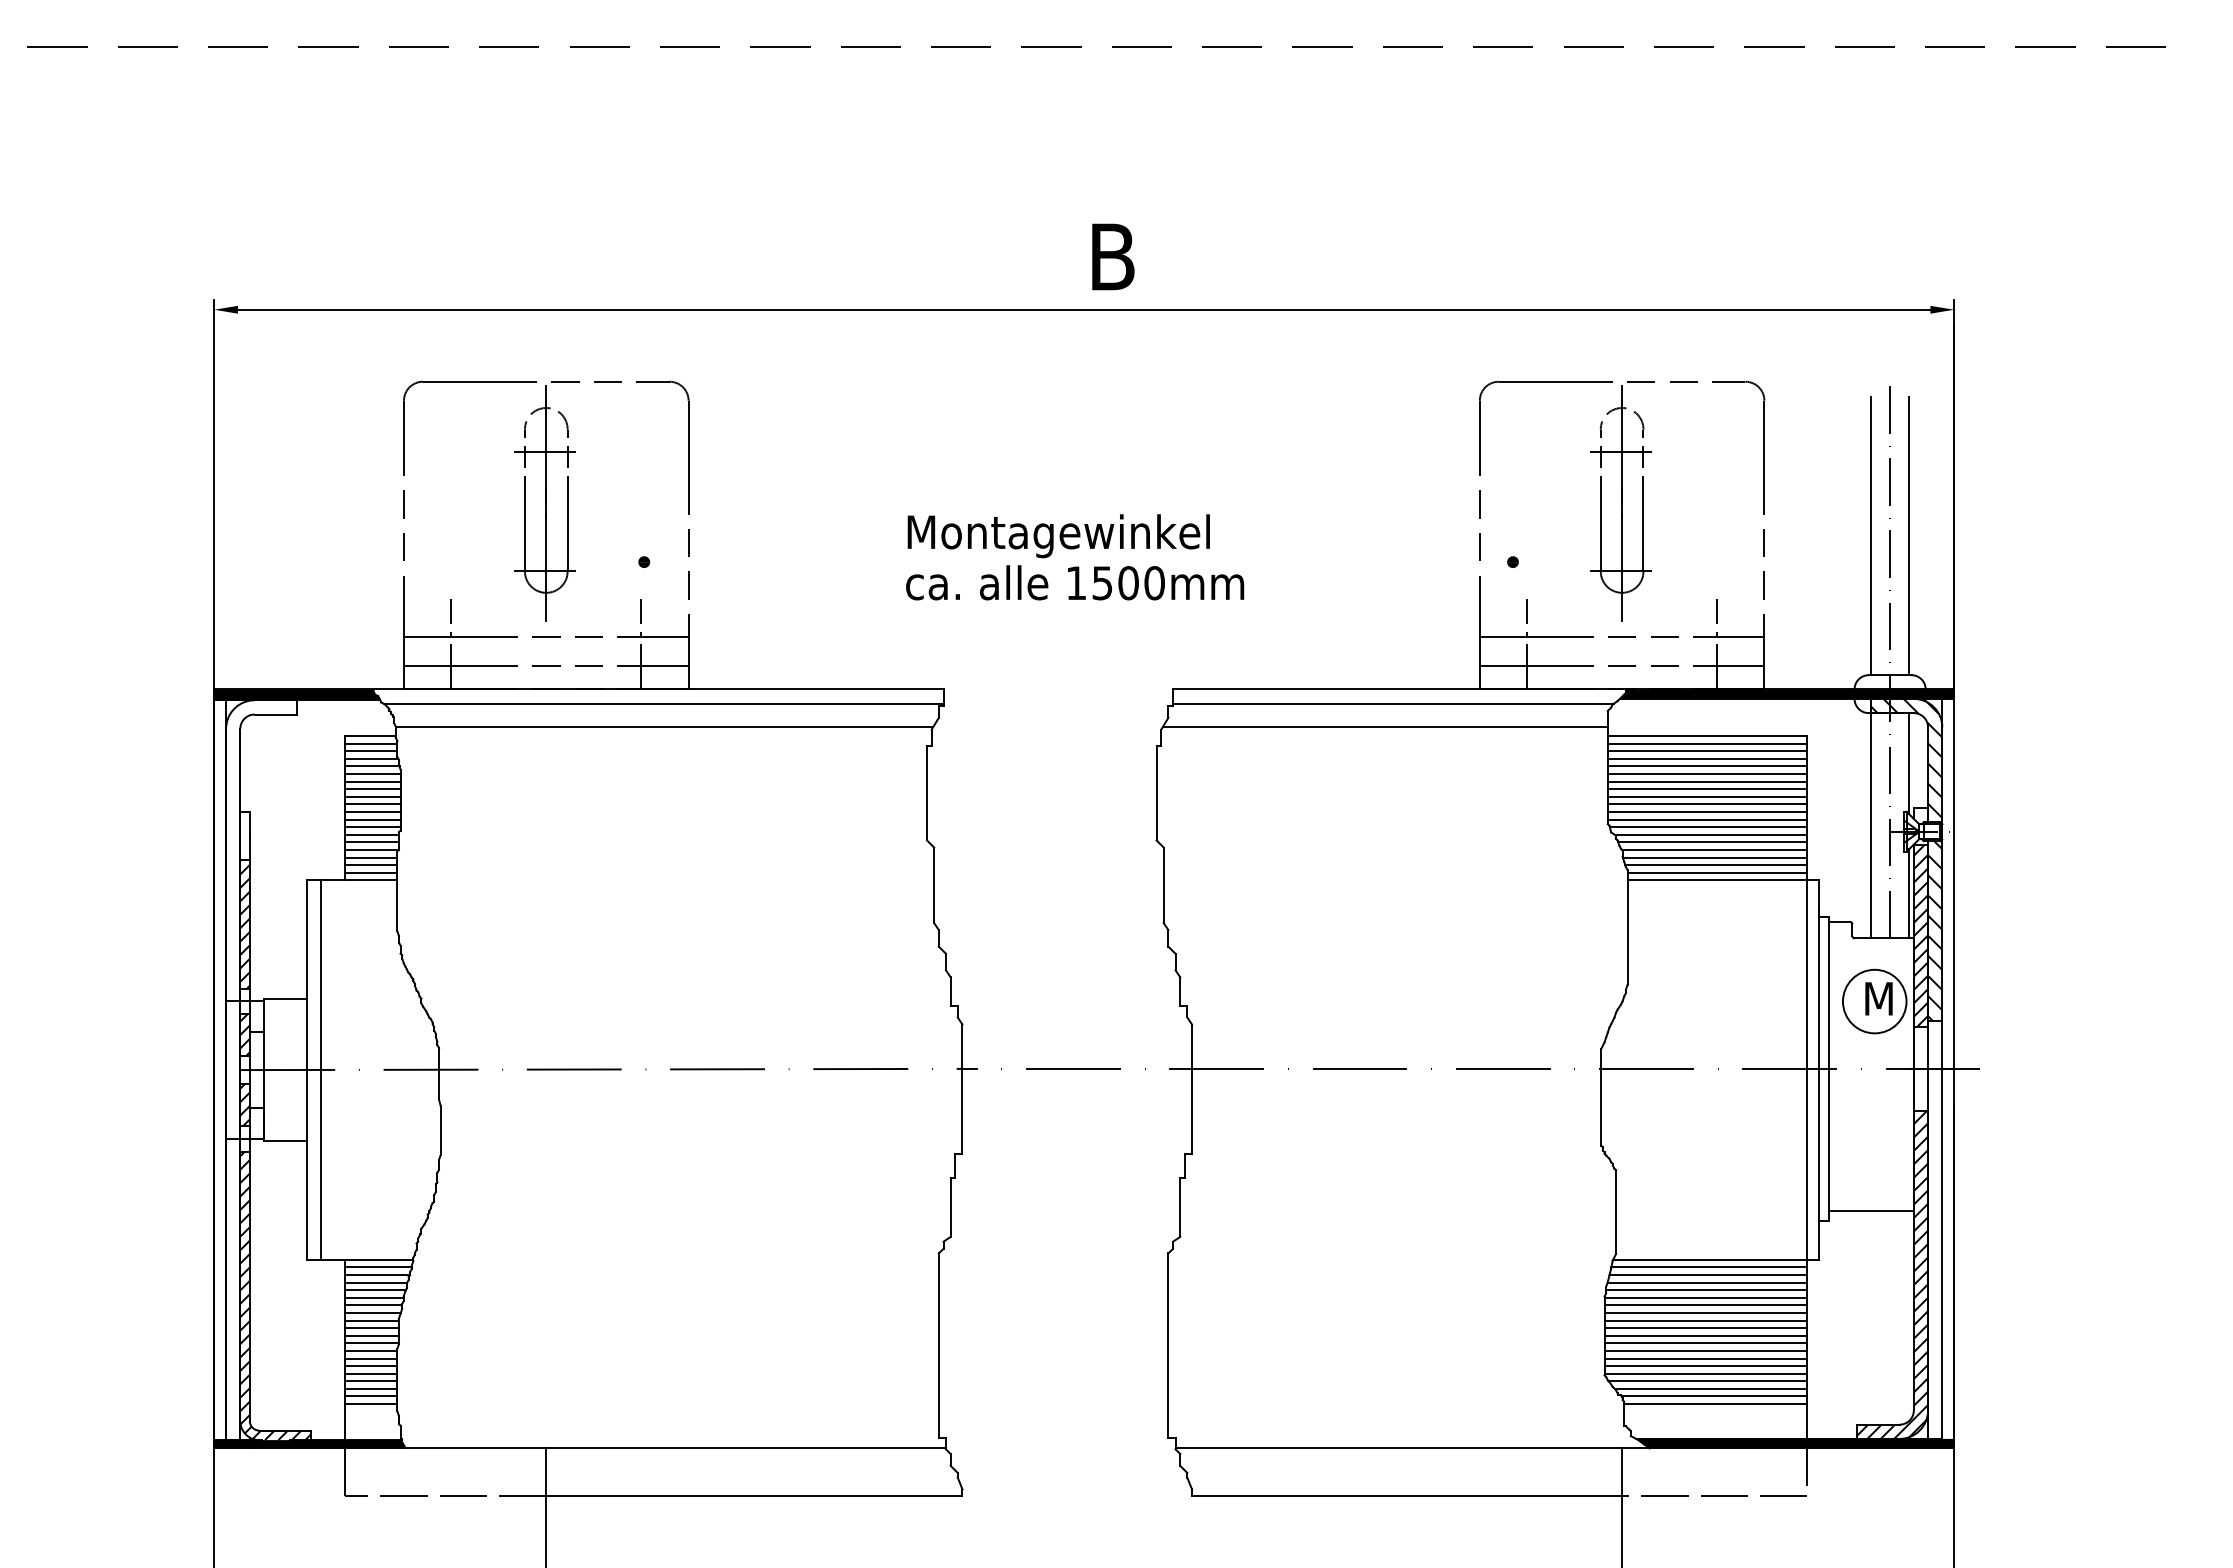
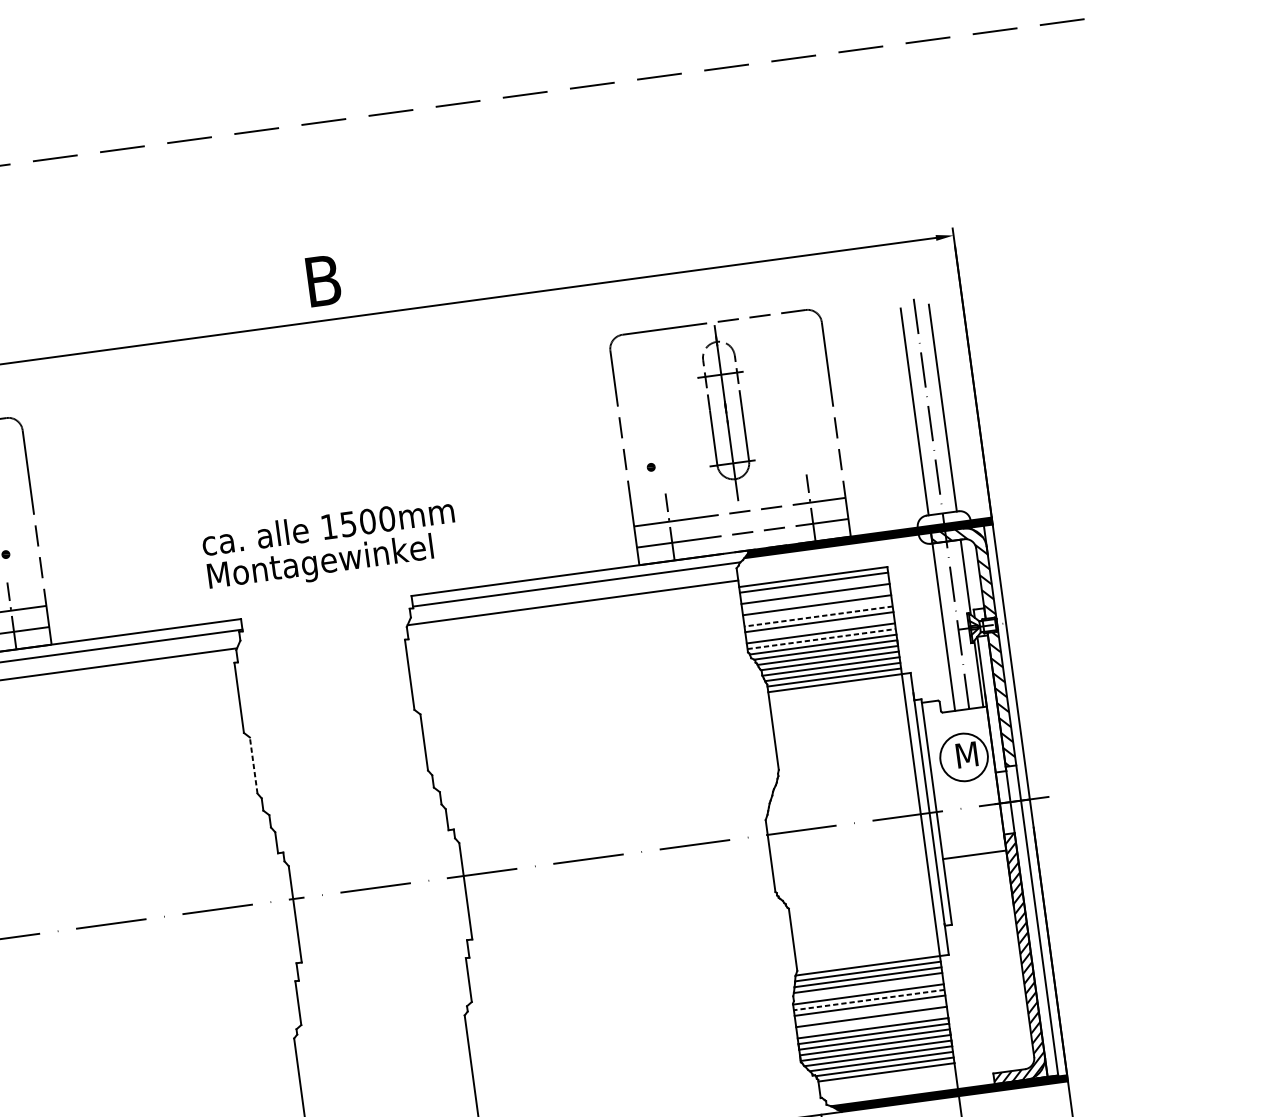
text: (1058, 536) -> (320, 564), moved
line: (1707, 751) -> (814, 588), removed
line: (1707, 766) -> (816, 599), removed
line: (1707, 781) -> (817, 610), removed
line: (1707, 789) -> (818, 616), solid -> dashed
line: (1707, 804) -> (820, 627), removed
line: (1707, 819) -> (821, 638), solid -> dashed
line: (934, 885) -> (254, 765), solid -> dashed
hatch: (1920, 935) -> (991, 703), removed
line: (1870, 1211) -> (974, 855), moved
line: (1706, 1290) -> (868, 988), removed
line: (1705, 1305) -> (868, 1000), solid -> dashed
line: (1705, 1320) -> (870, 1011), removed
line: (1705, 1335) -> (871, 1022), removed

